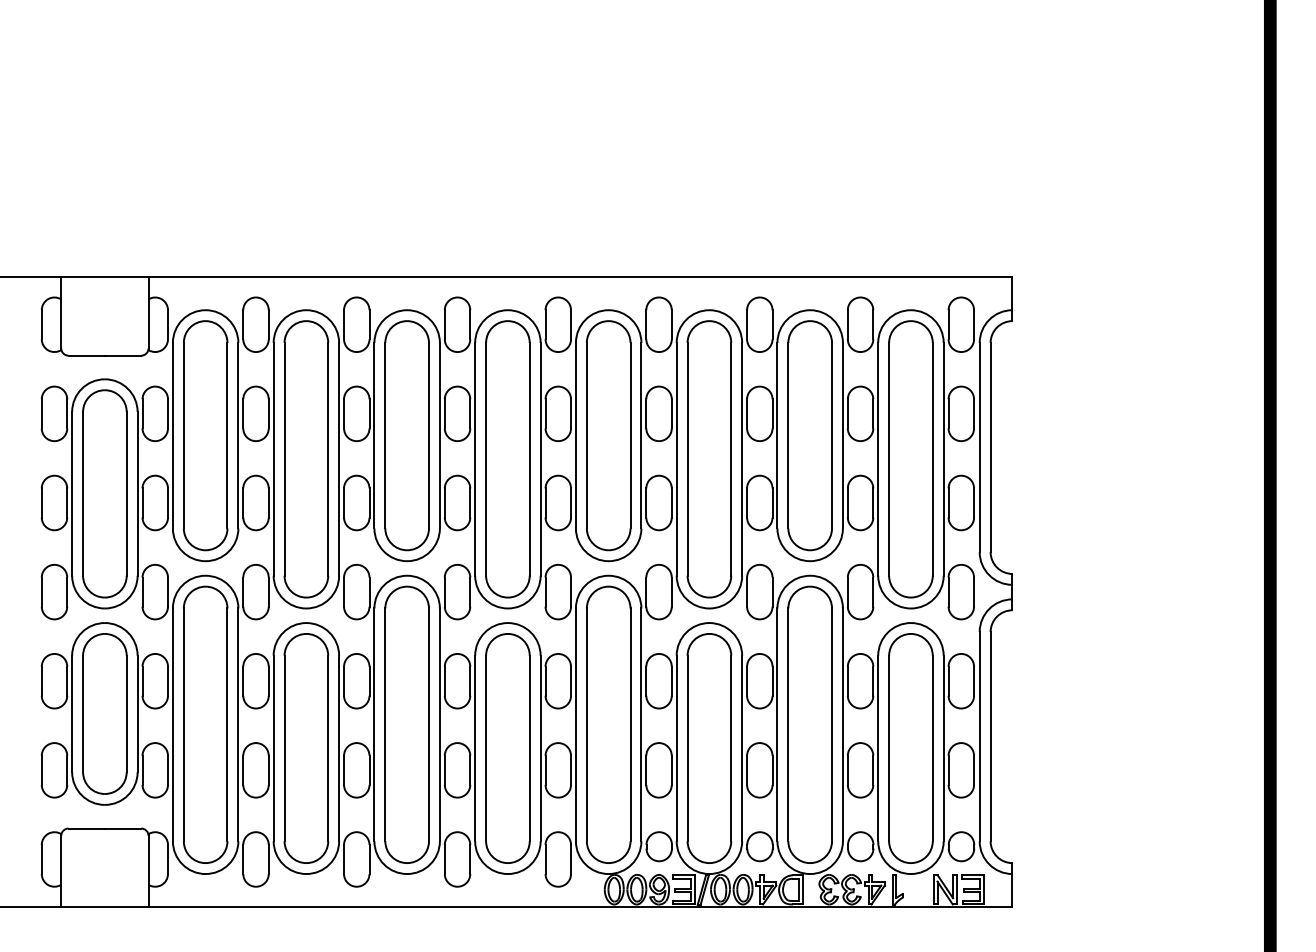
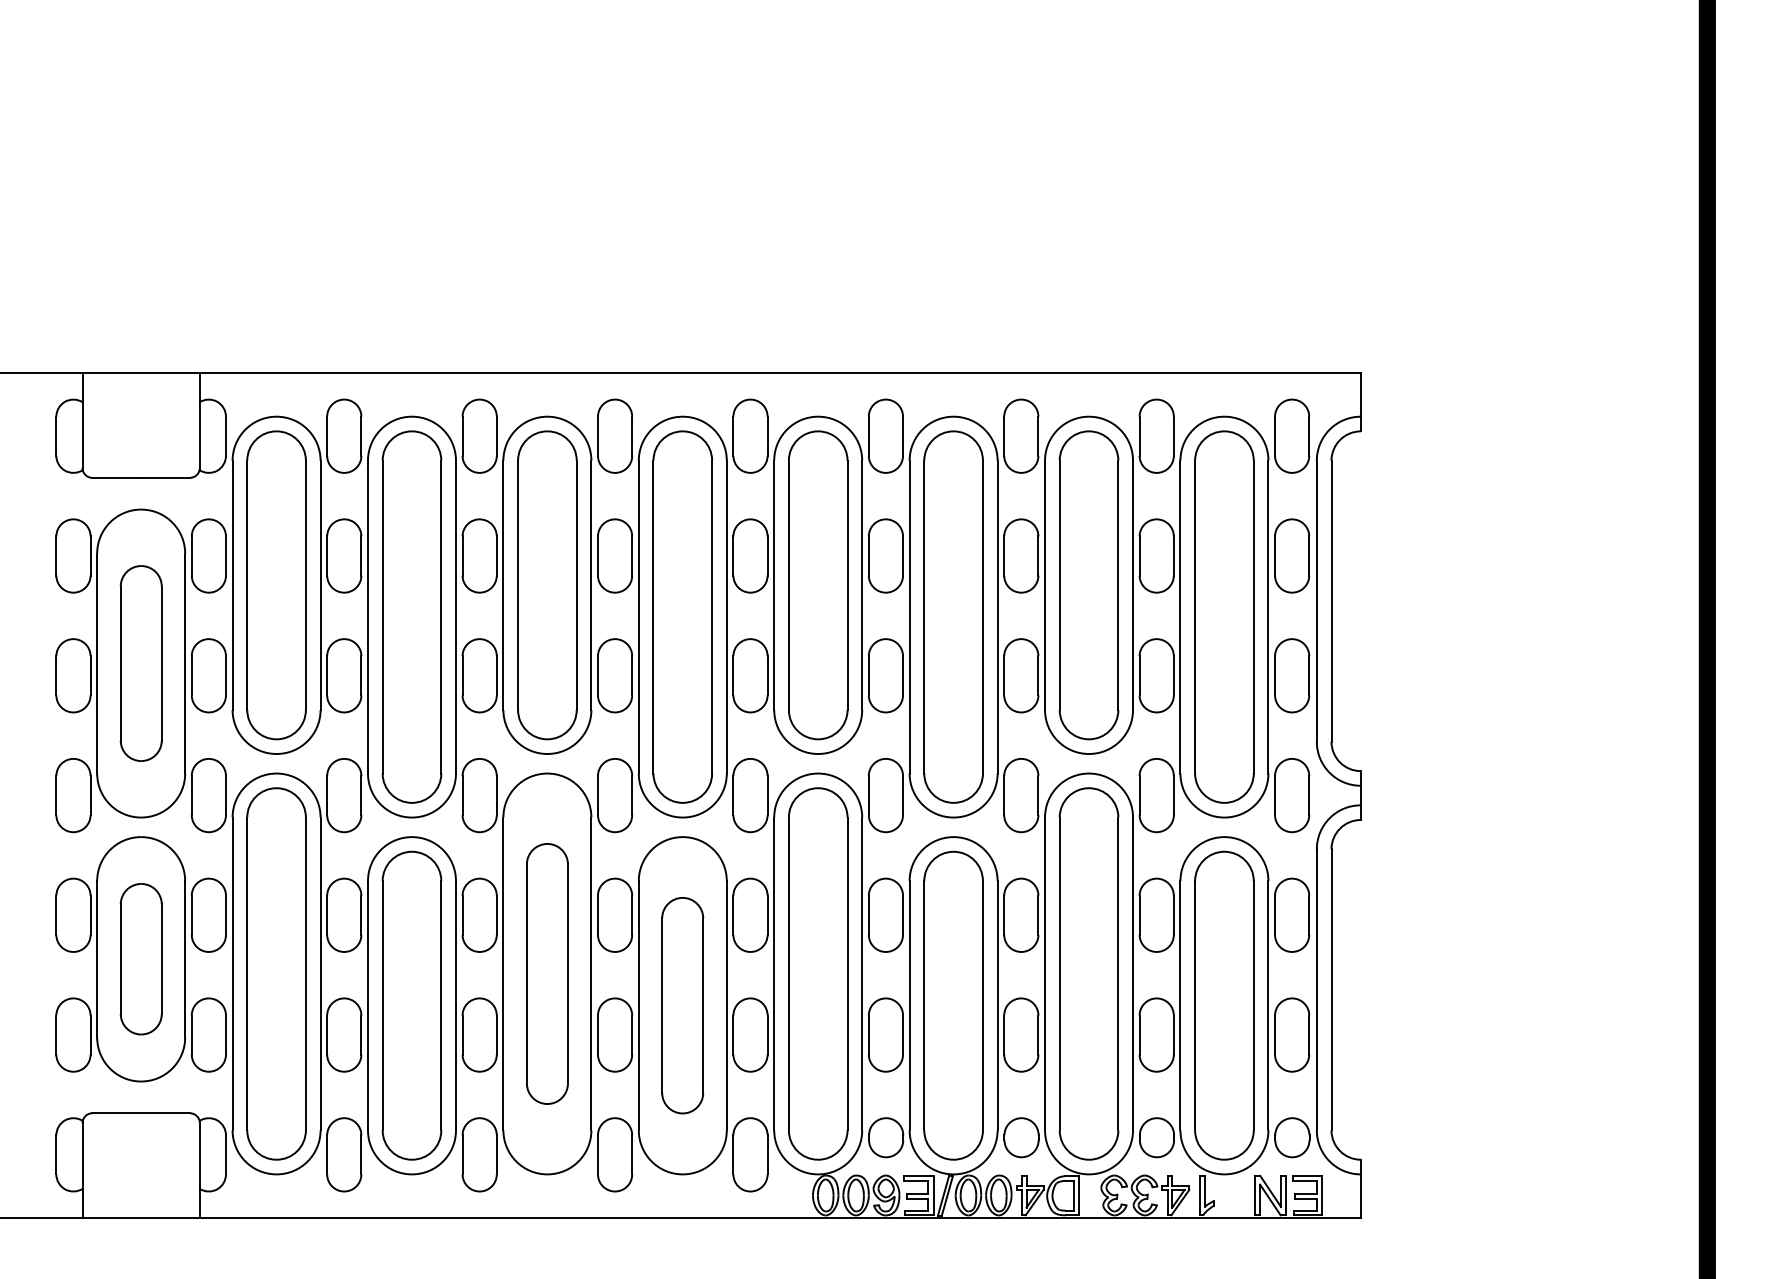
part: (105, 493) -> (141, 663), size x0.7
part: (105, 713) -> (141, 958), size x0.7
part: (407, 724) -> (547, 973), size x0.7
part: (507, 748) -> (682, 1005), size x0.7

